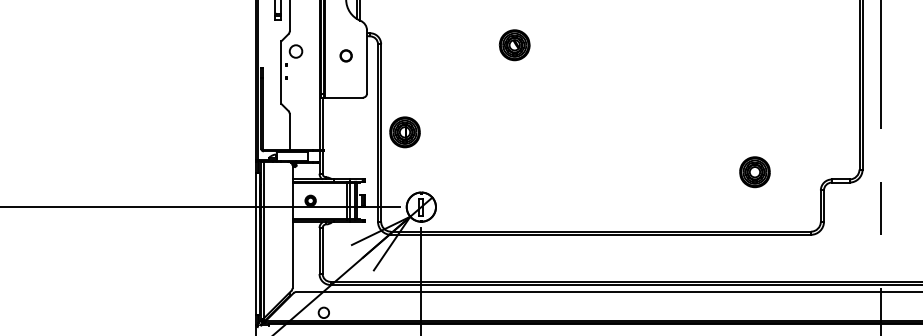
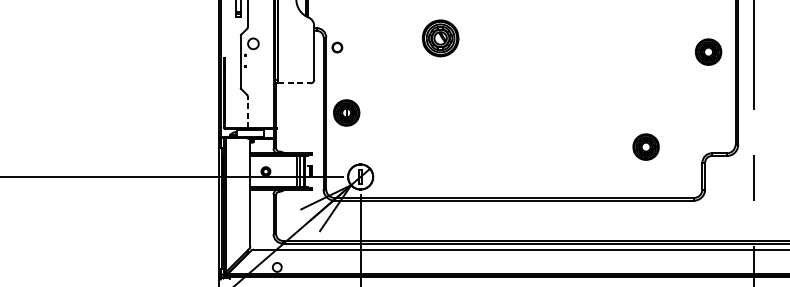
part: (514, 45) -> (440, 38), size x1.4
circle: (345, 55) -> (336, 47), moved
part: (827, 61) -> (708, 52), added
line: (344, 97) -> (294, 83), solid -> dashed
line: (289, 131) -> (247, 112), solid -> dashed

